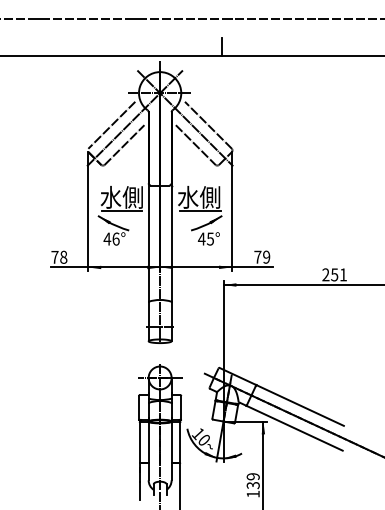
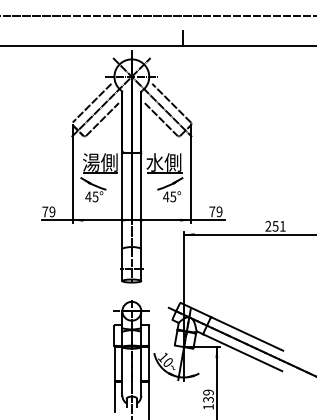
text: (111, 197) -> (91, 162), 水側 -> 湯側
text: (115, 238) -> (95, 196), 46° -> 45°
text: (63, 256) -> (52, 211), 78 -> 79

